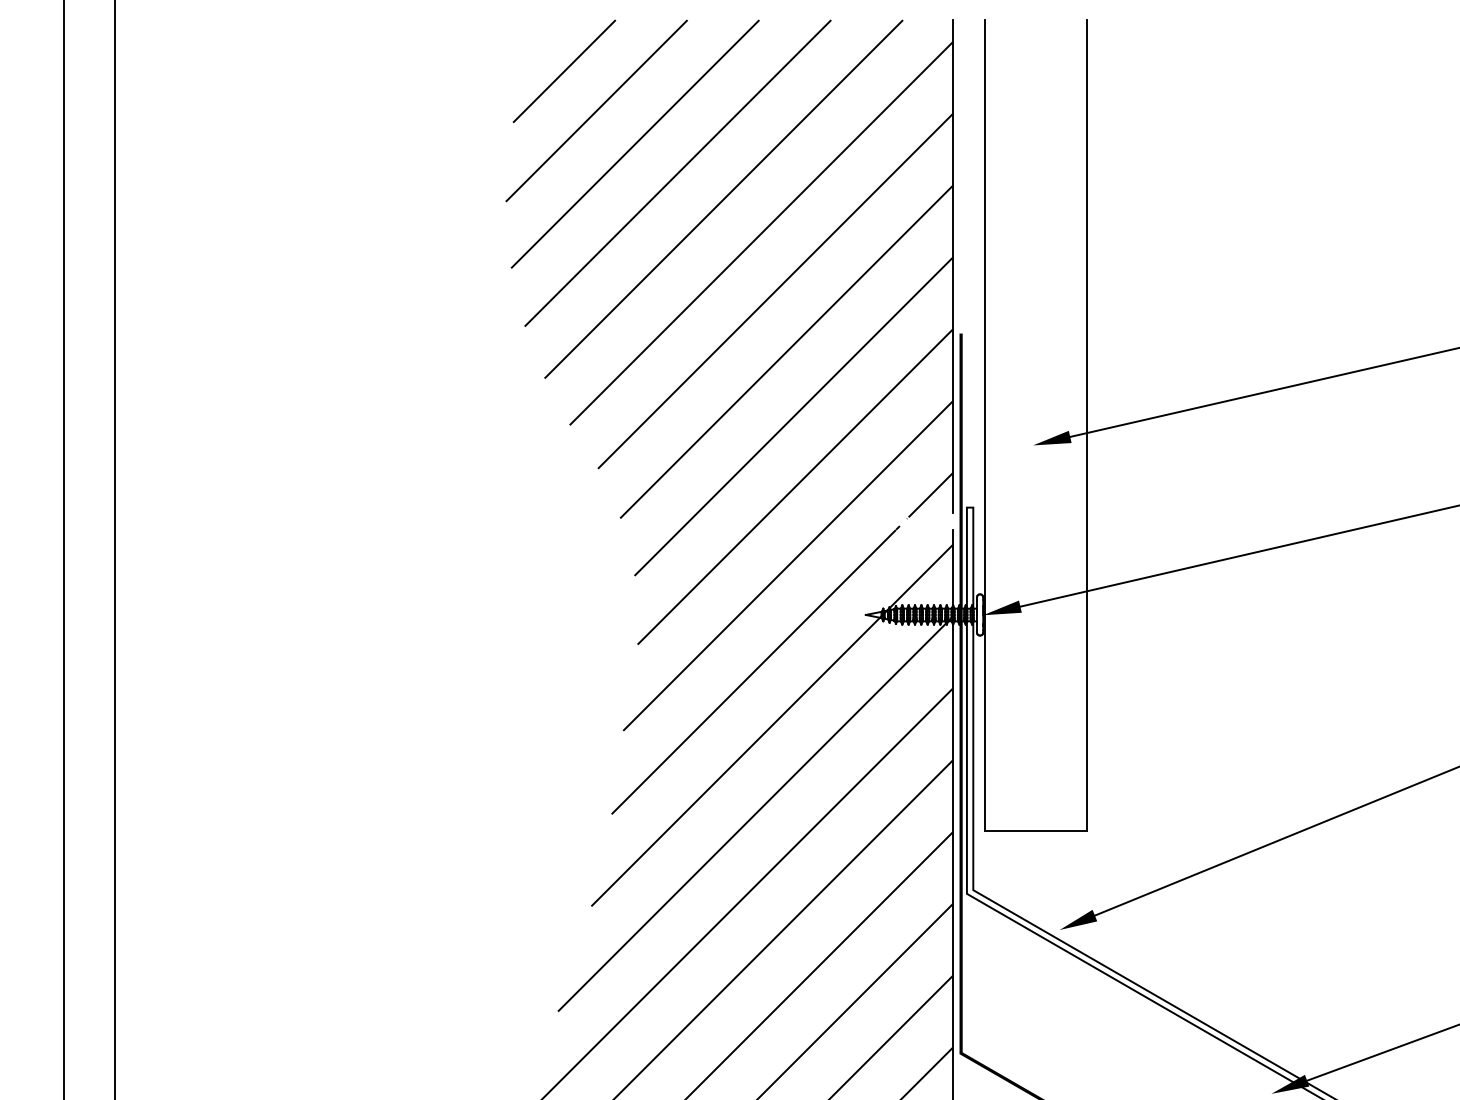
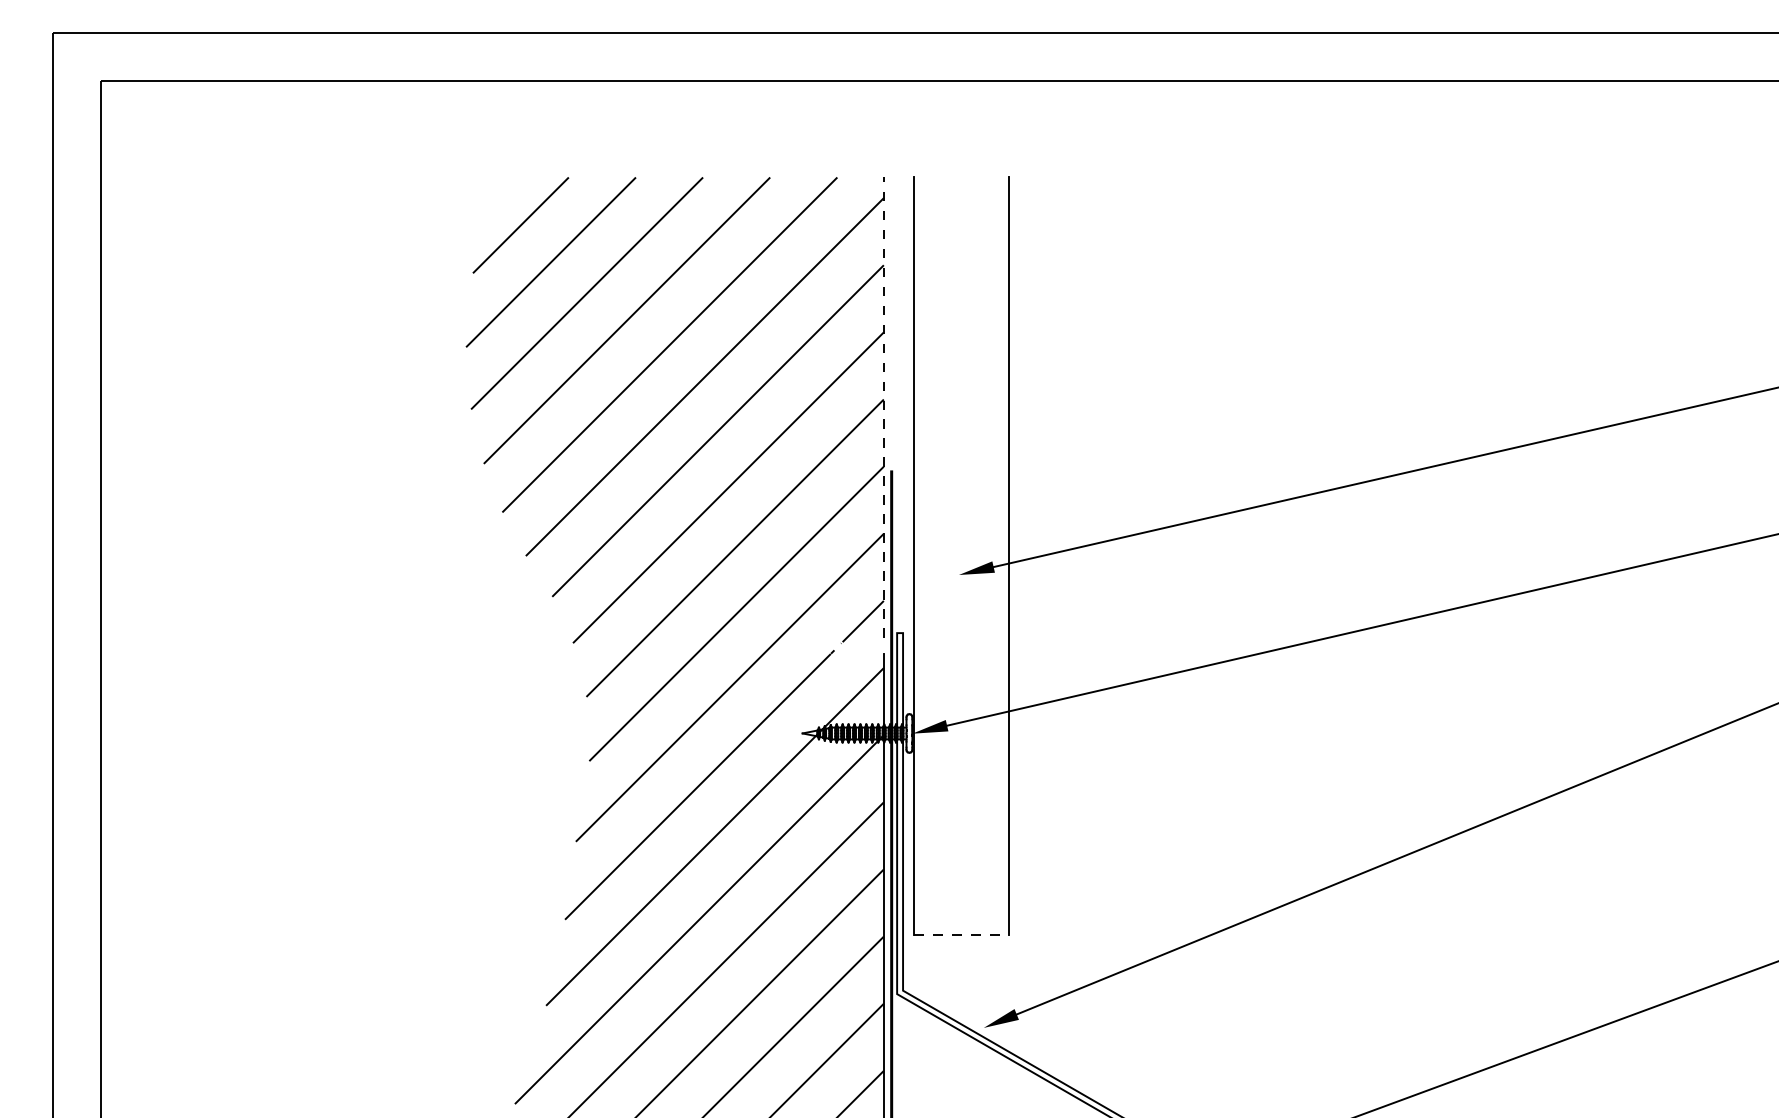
line: (952, 266) -> (883, 407), solid -> dashed
line: (1036, 830) -> (962, 934), solid -> dashed

